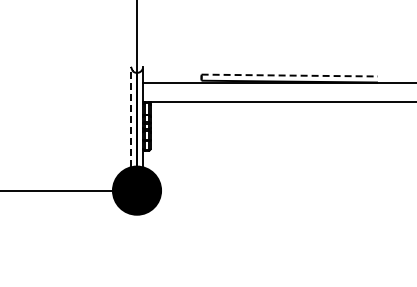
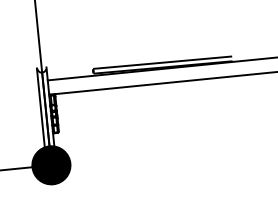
arc: (289, 75) -> (162, 62), dashed -> solid
line: (130, 116) -> (40, 107), dashed -> solid

